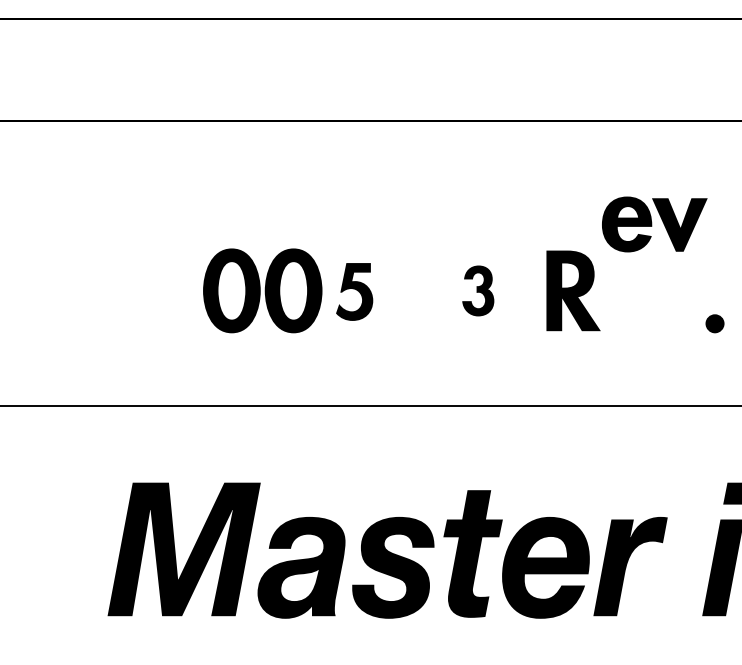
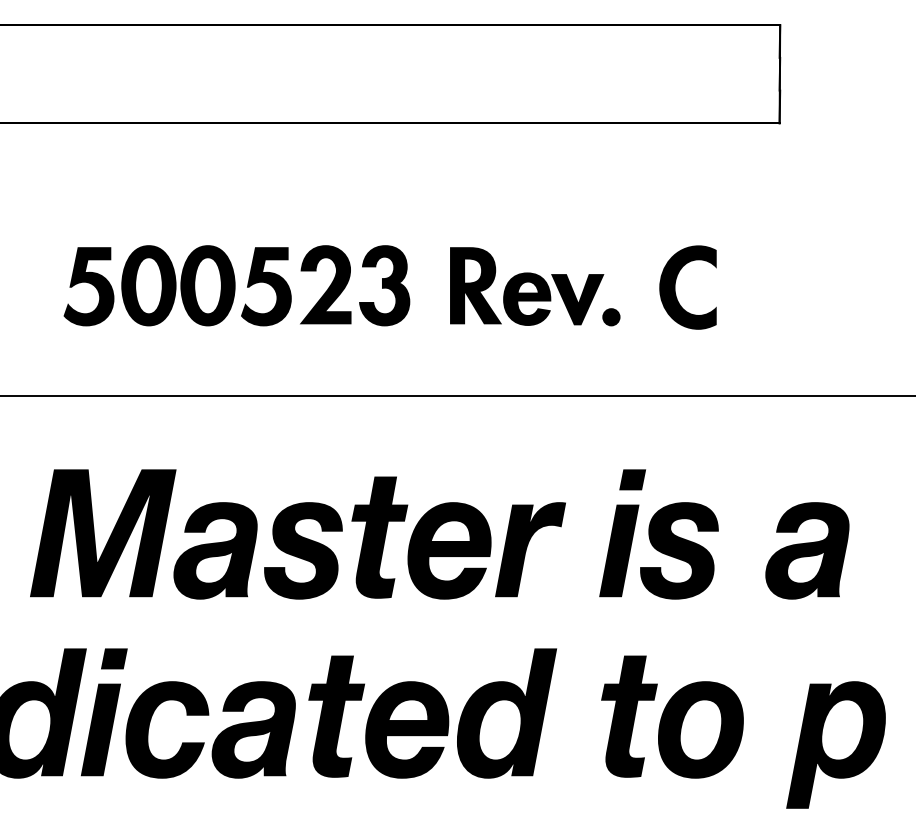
part: (654, 223) -> (553, 298), moved
fill: (416, 289) -> (325, 284), added
part: (477, 290) -> (384, 285), size x1.67
fill: (168, 291) -> (88, 286), added
part: (354, 291) -> (266, 286), size x1.43

